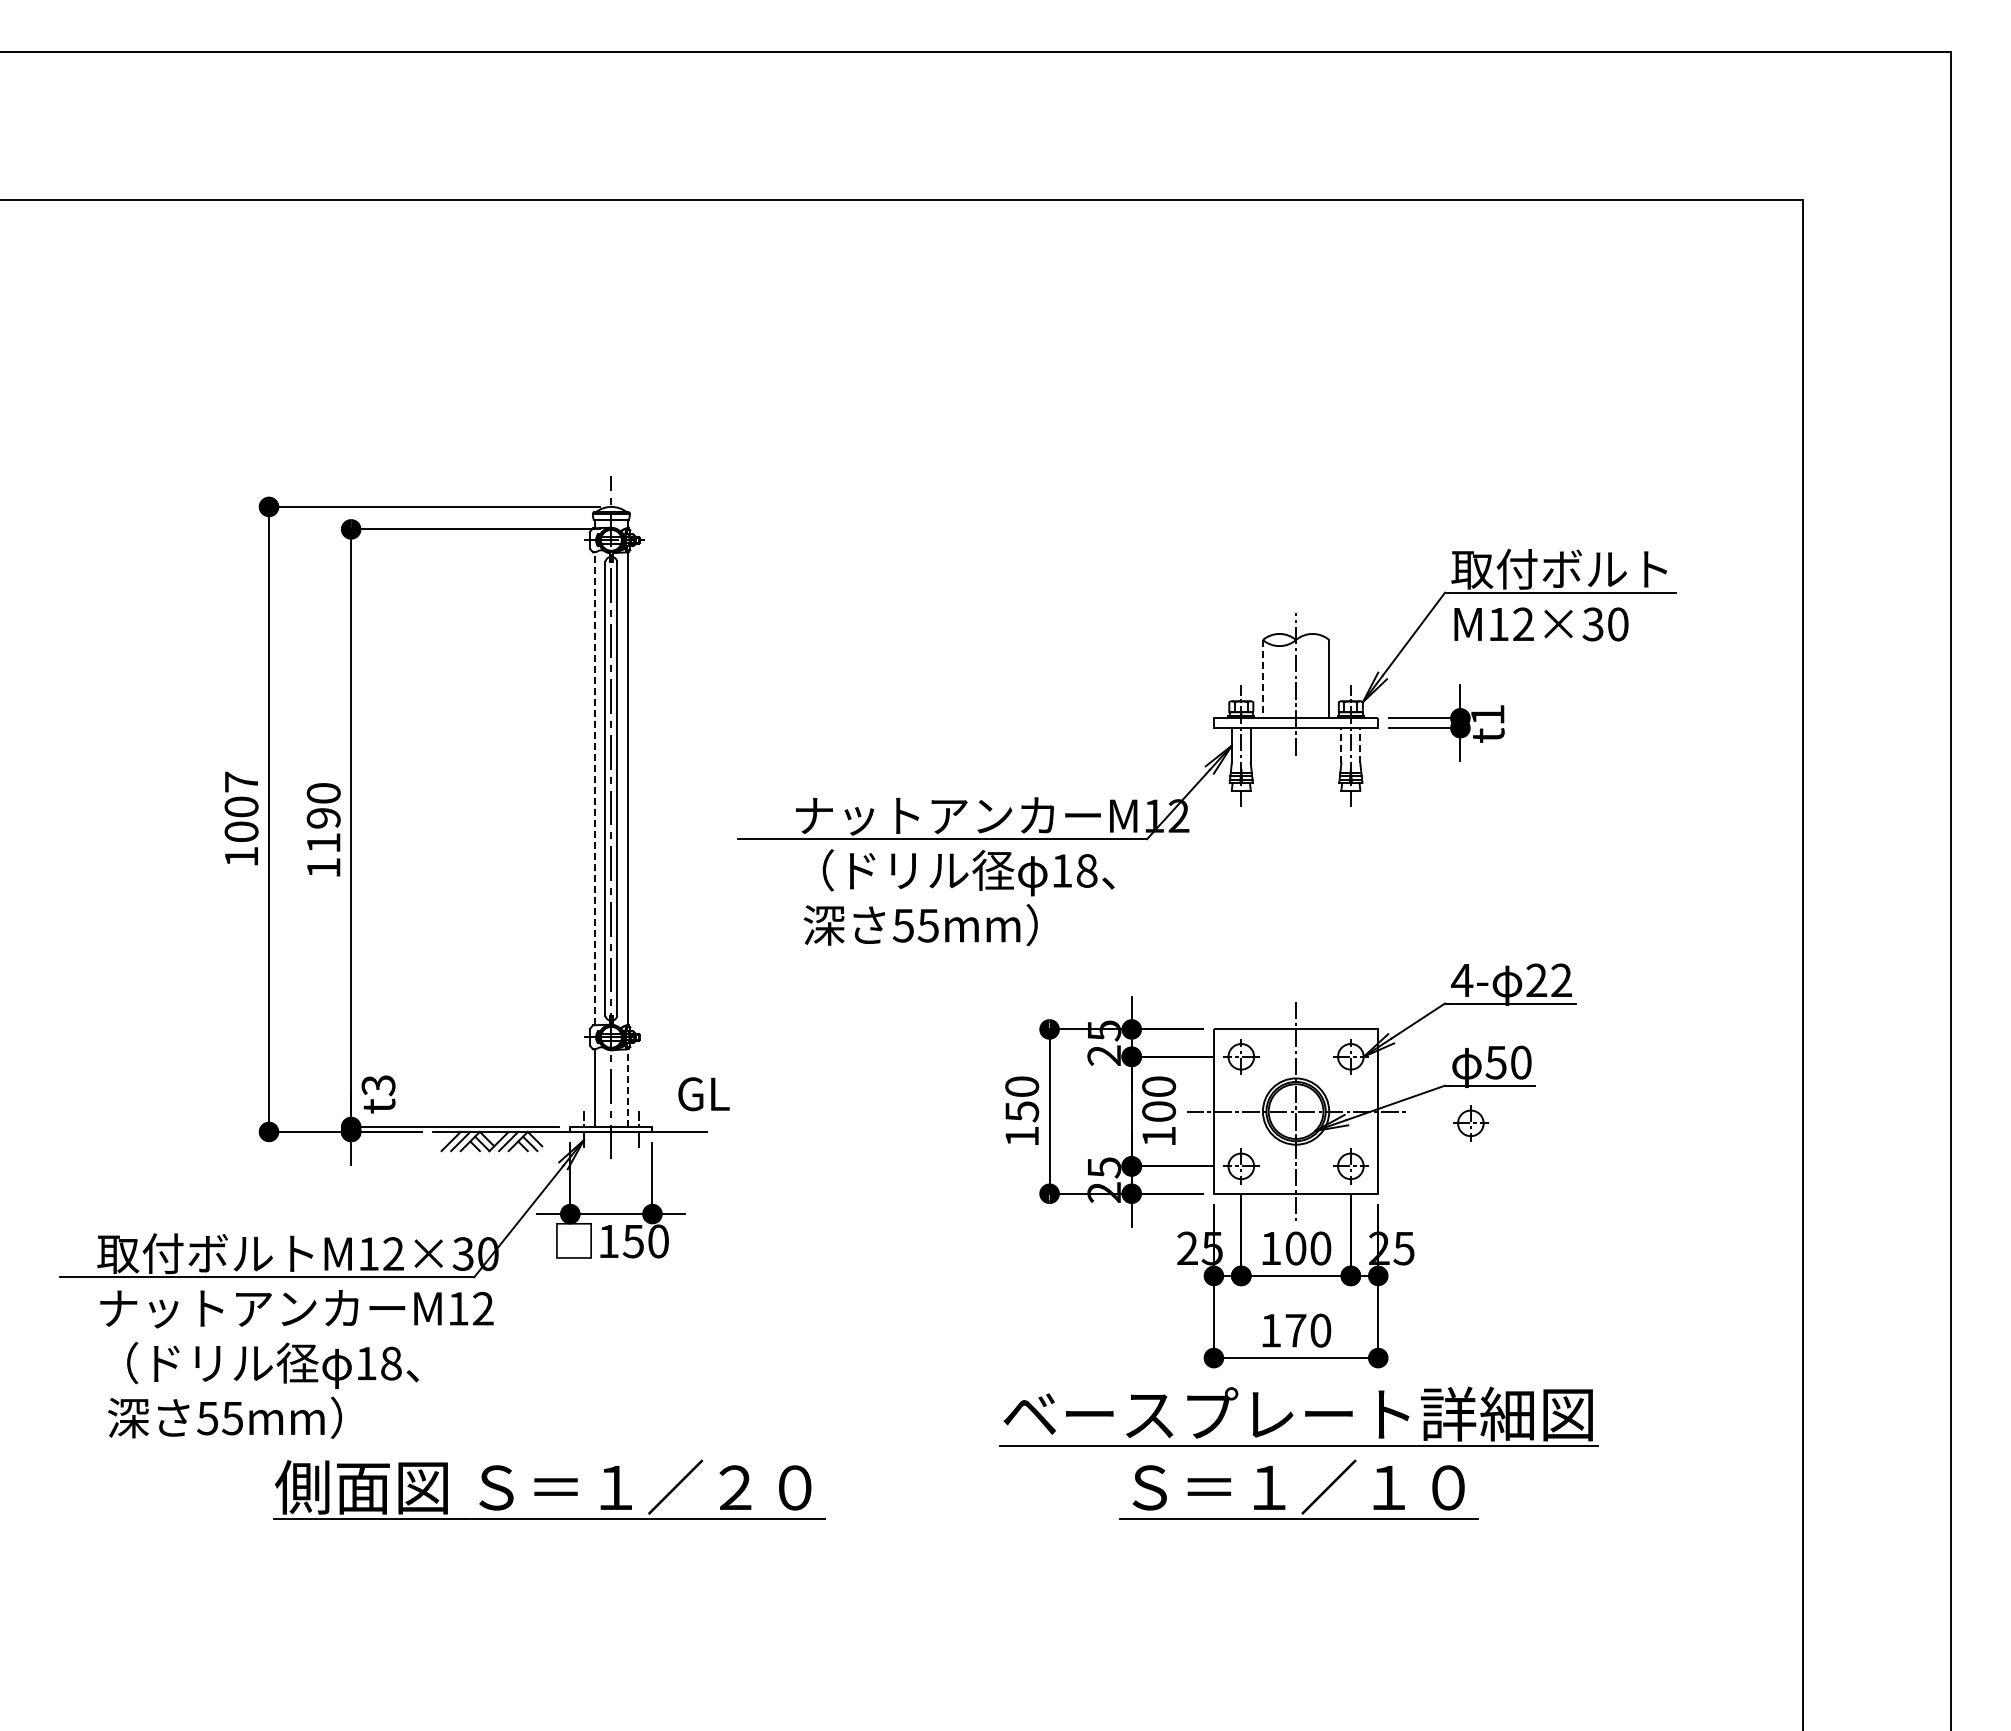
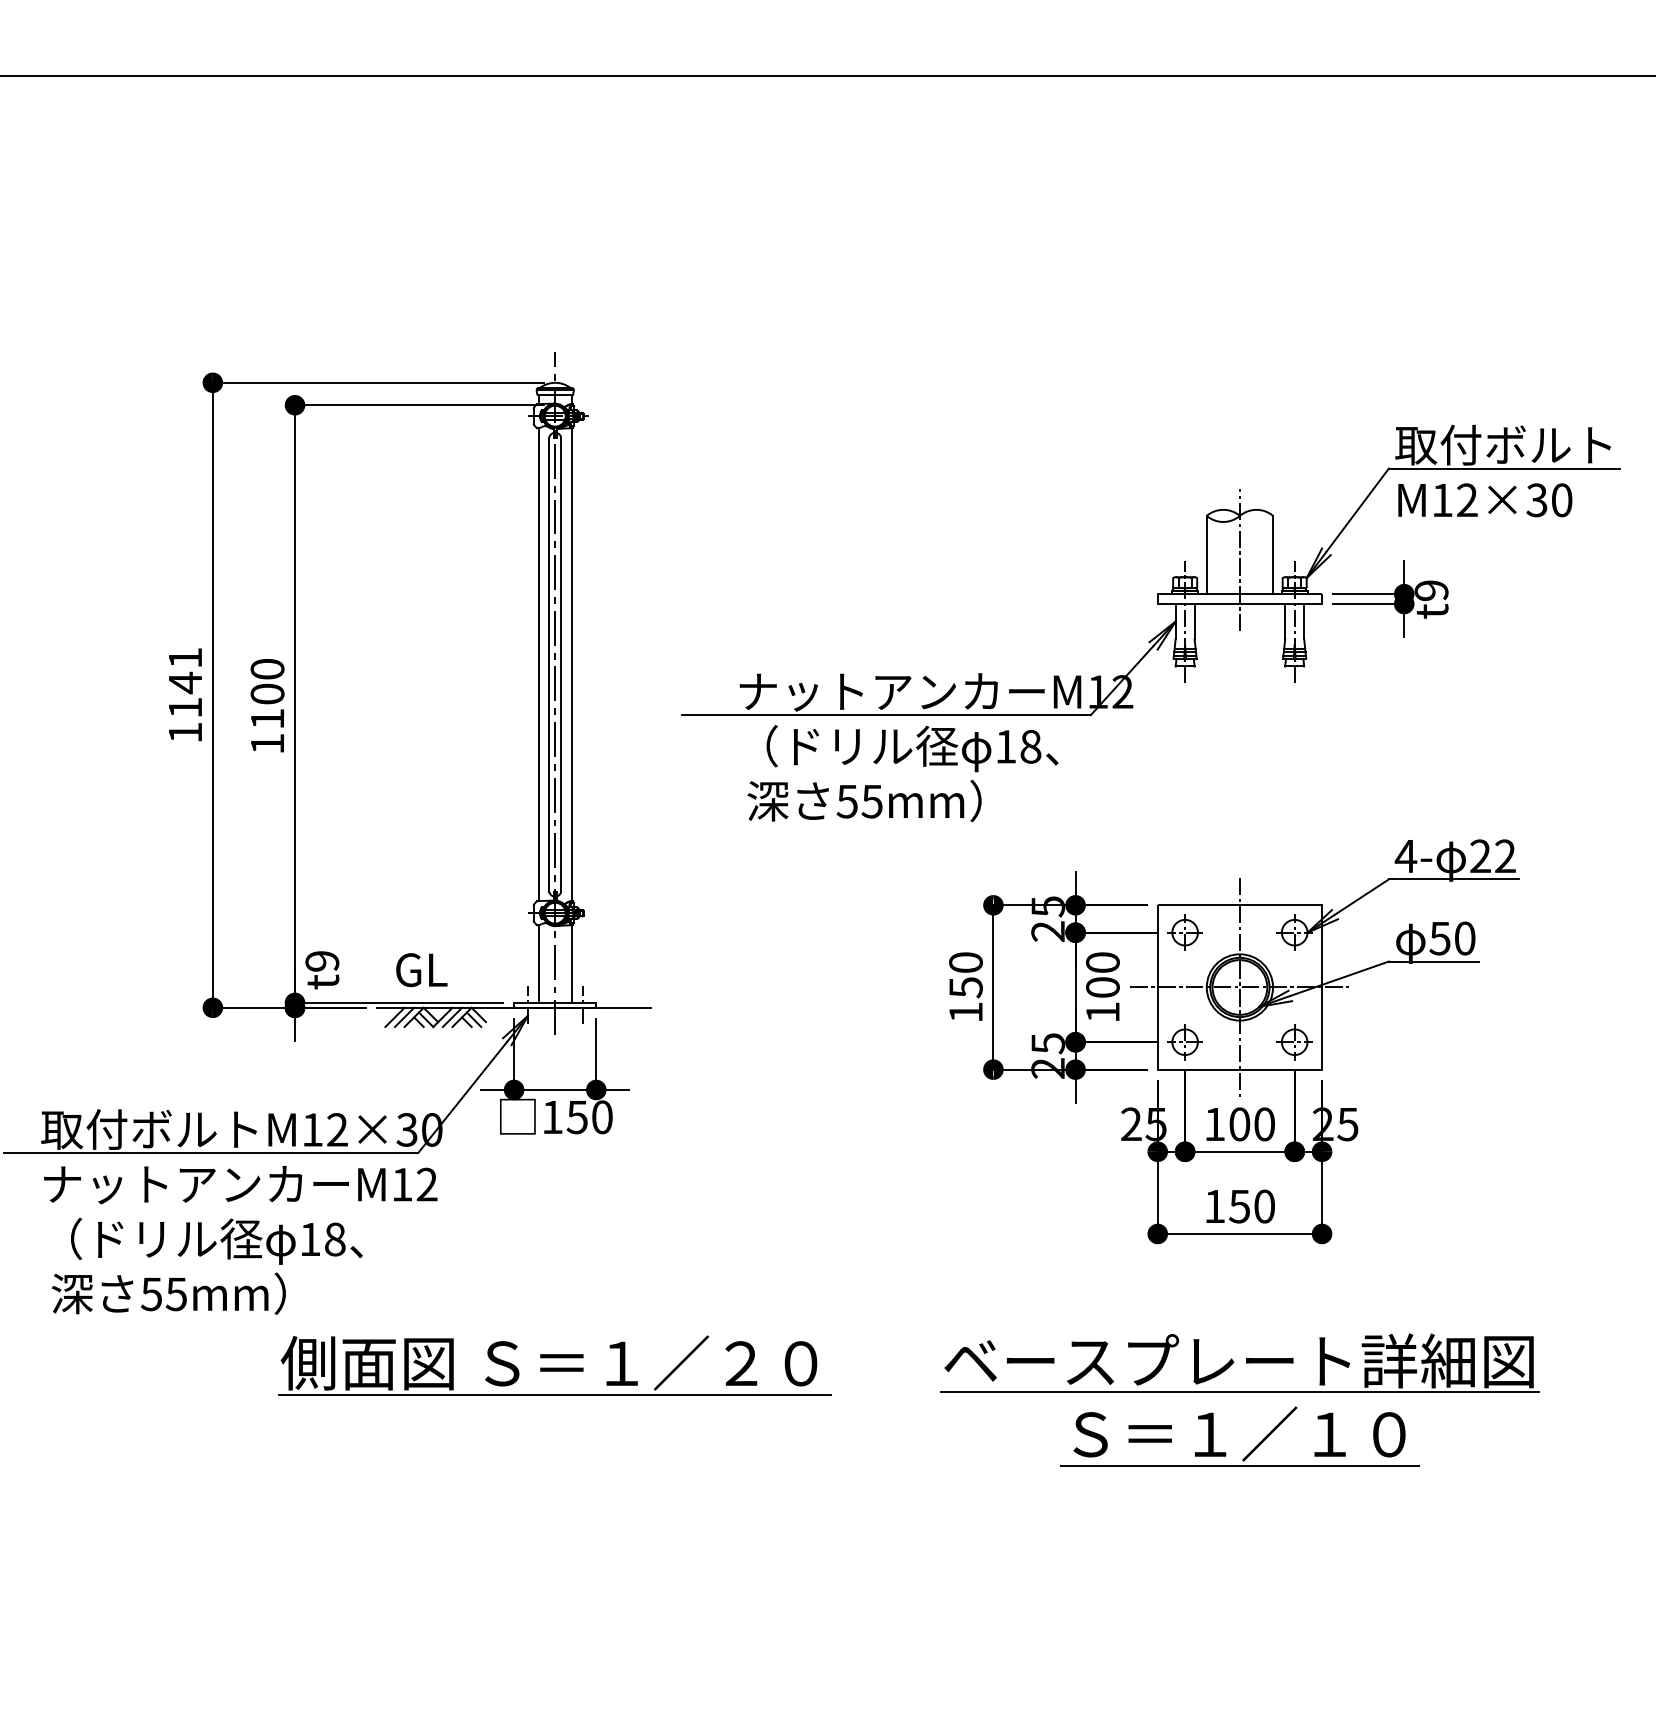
line: (1262, 679) -> (1206, 555), dashed -> solid
text: (1487, 714) -> (1431, 590), t1 -> t9
line: (1341, 745) -> (1285, 621), dashed -> solid
line: (1360, 745) -> (1304, 621), dashed -> solid
line: (594, 788) -> (538, 664), dashed -> solid
text: (241, 806) -> (185, 682), 1007 -> 1141
text: (323, 818) -> (267, 694), 1190 -> 1100
text: (378, 1085) -> (322, 961), t3 -> t9
line: (627, 1088) -> (571, 964), dashed -> solid
text: (703, 1094) -> (421, 970), moved
part: (1470, 1123) -> (1414, 999), removed
text: (1295, 1330) -> (1239, 1206), 170 -> 150
part: (1298, 1452) -> (1239, 1399), moved
part: (549, 1489) -> (555, 1365), moved

